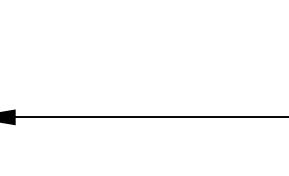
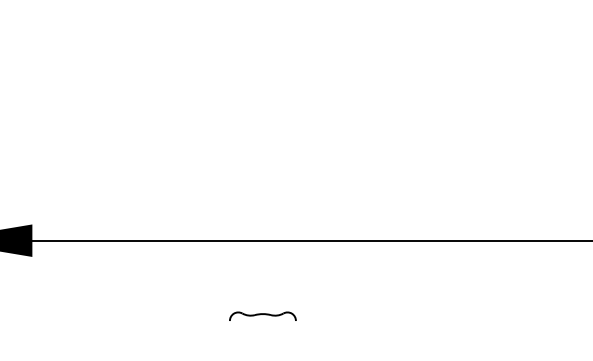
part: (127, 153) -> (261, 314), added

